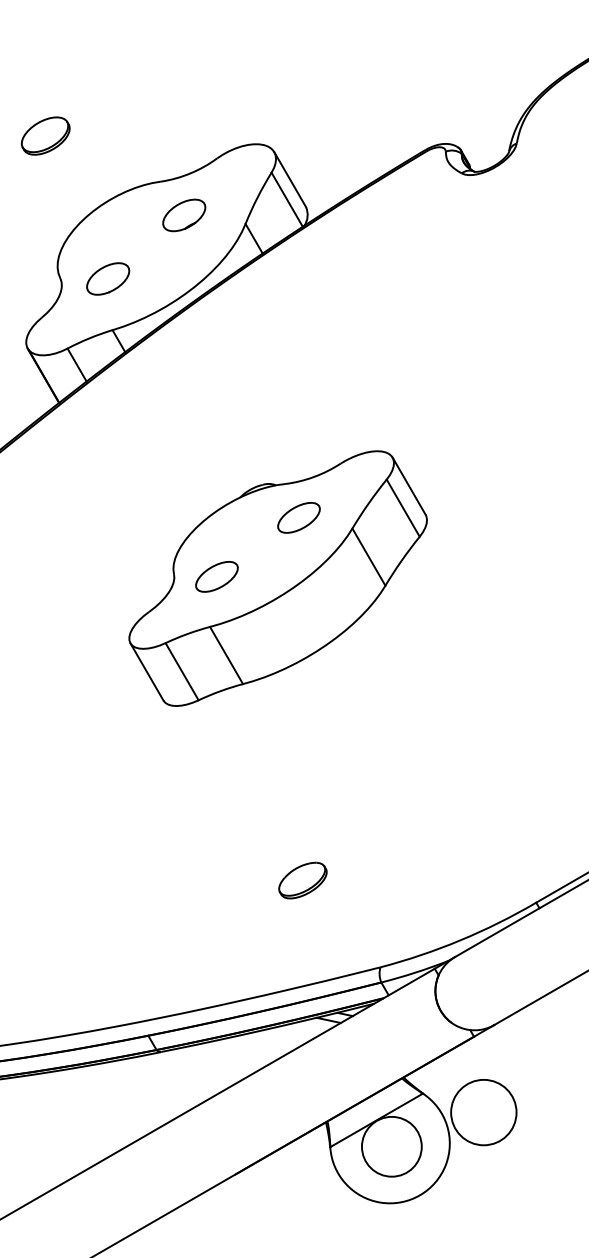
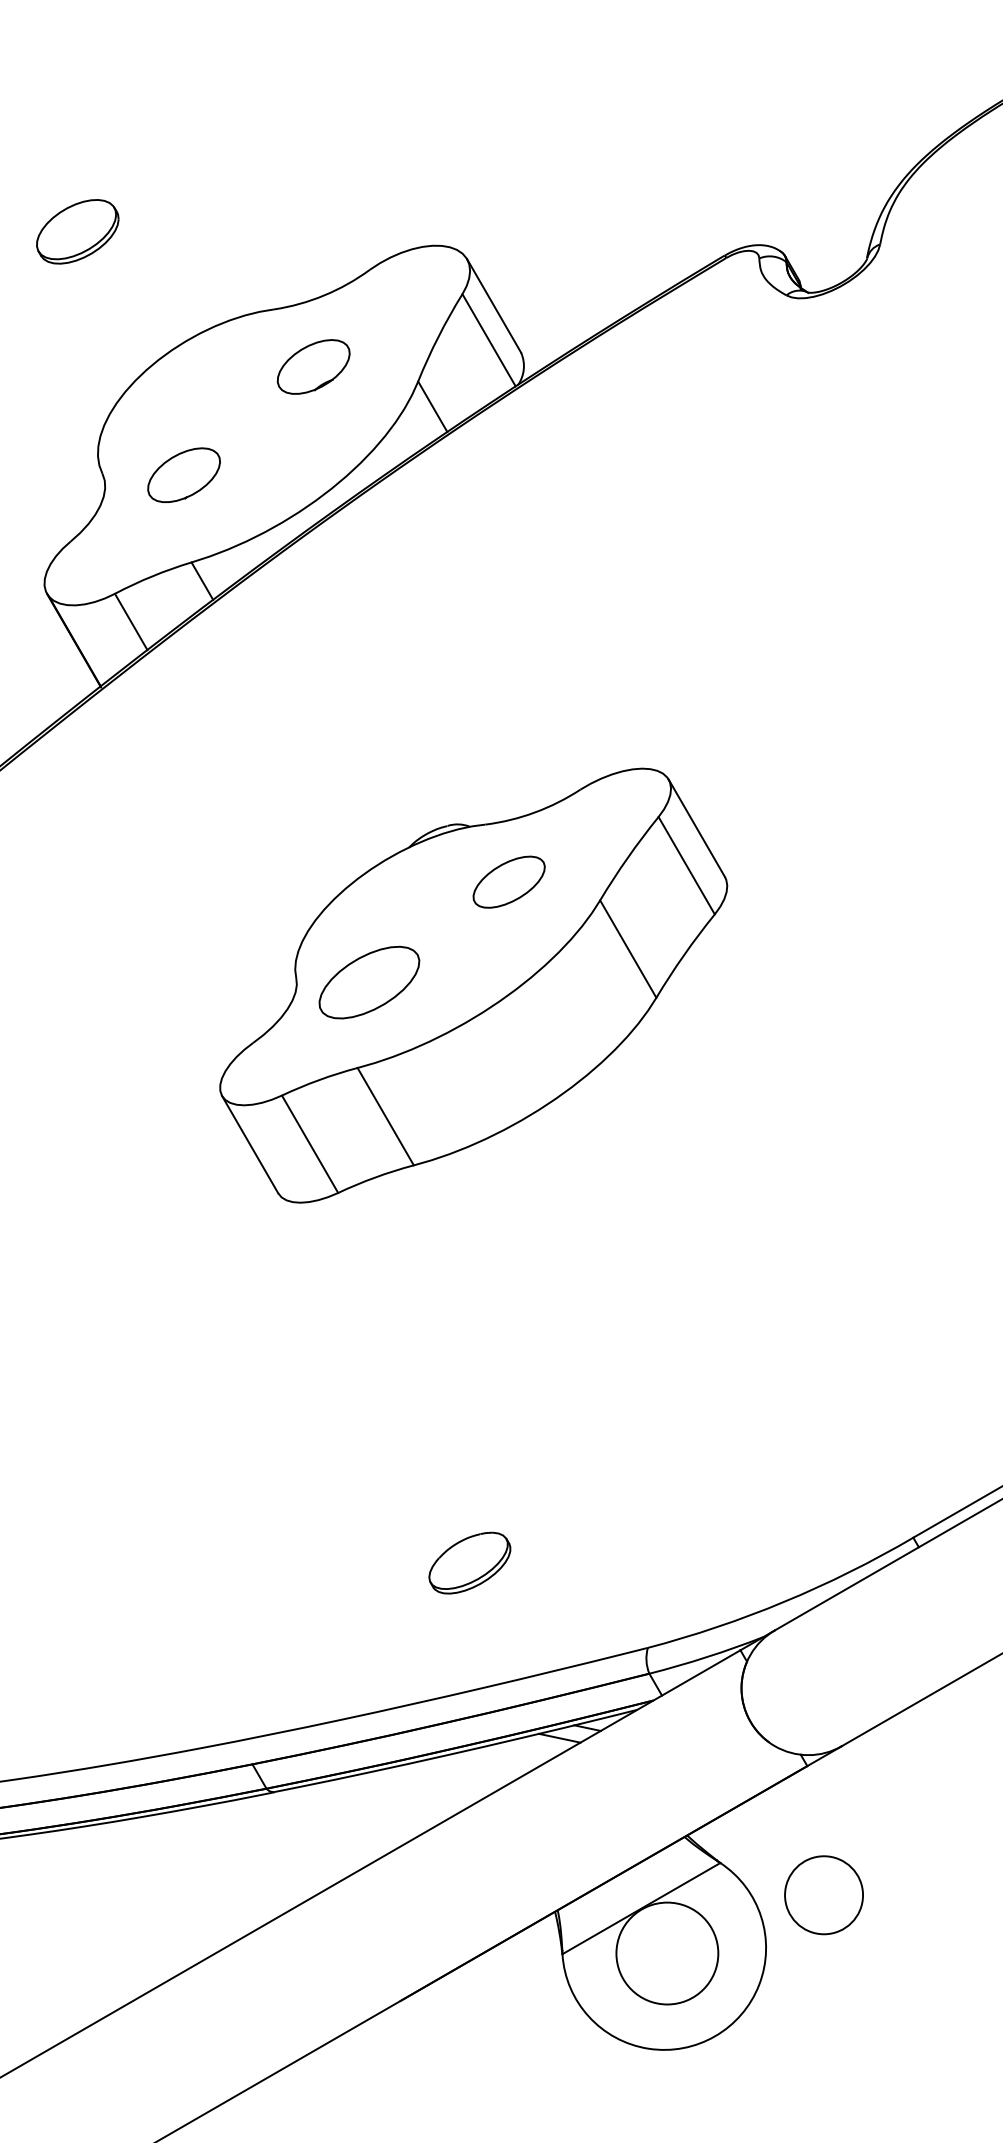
part: (216, 576) -> (368, 982), size x1.4
part: (302, 880) -> (469, 1562), moved
circle: (483, 1112) -> (823, 1895), size x0.7

